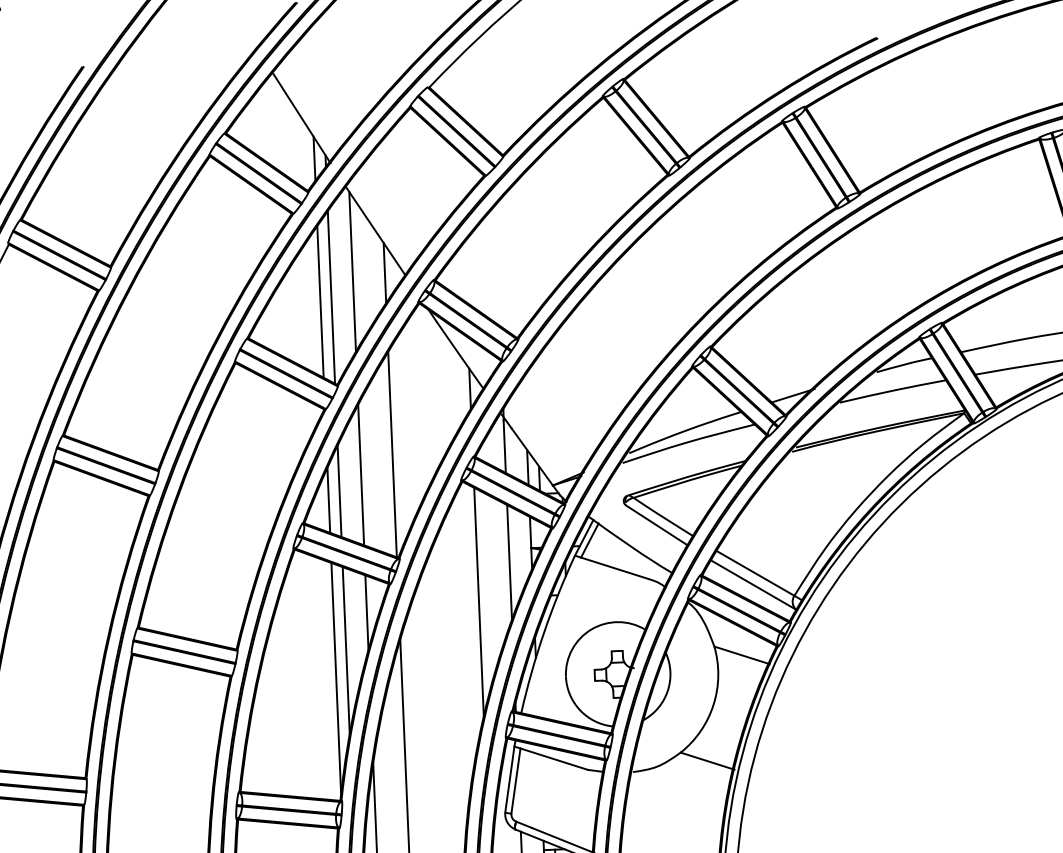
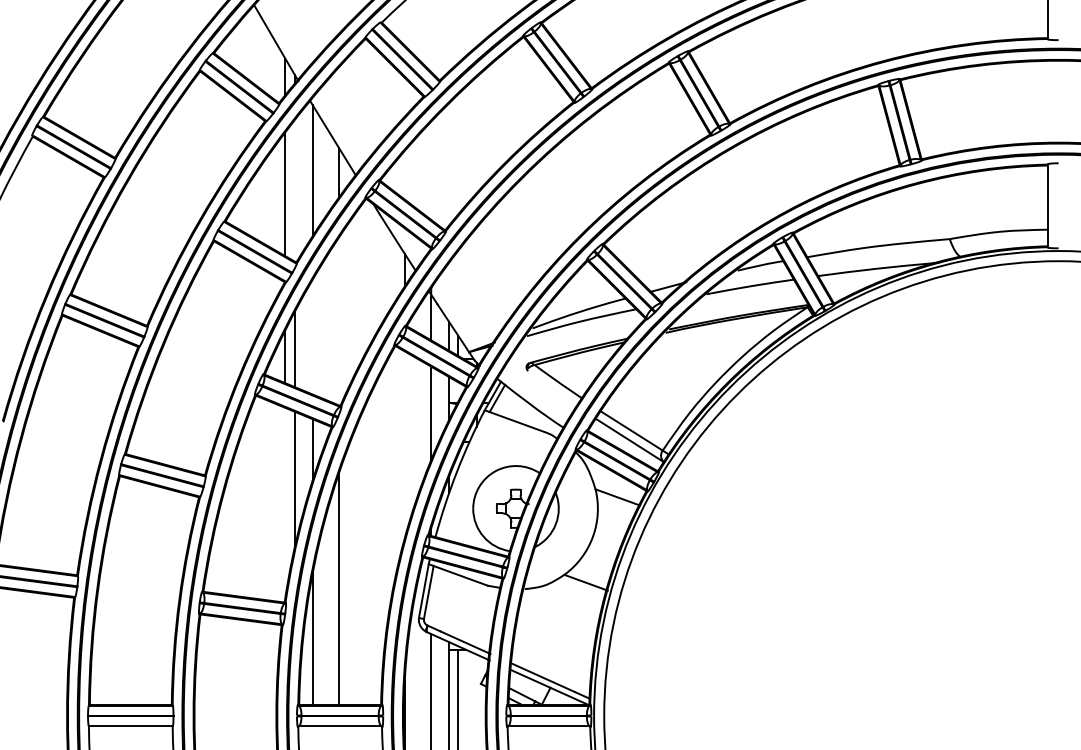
line: (331, 296) -> (294, 190), removed
line: (392, 454) -> (339, 321), removed
line: (360, 474) -> (312, 336), removed
line: (656, 525) -> (552, 388), removed
line: (478, 601) -> (404, 444), removed
line: (336, 677) -> (285, 501), removed

